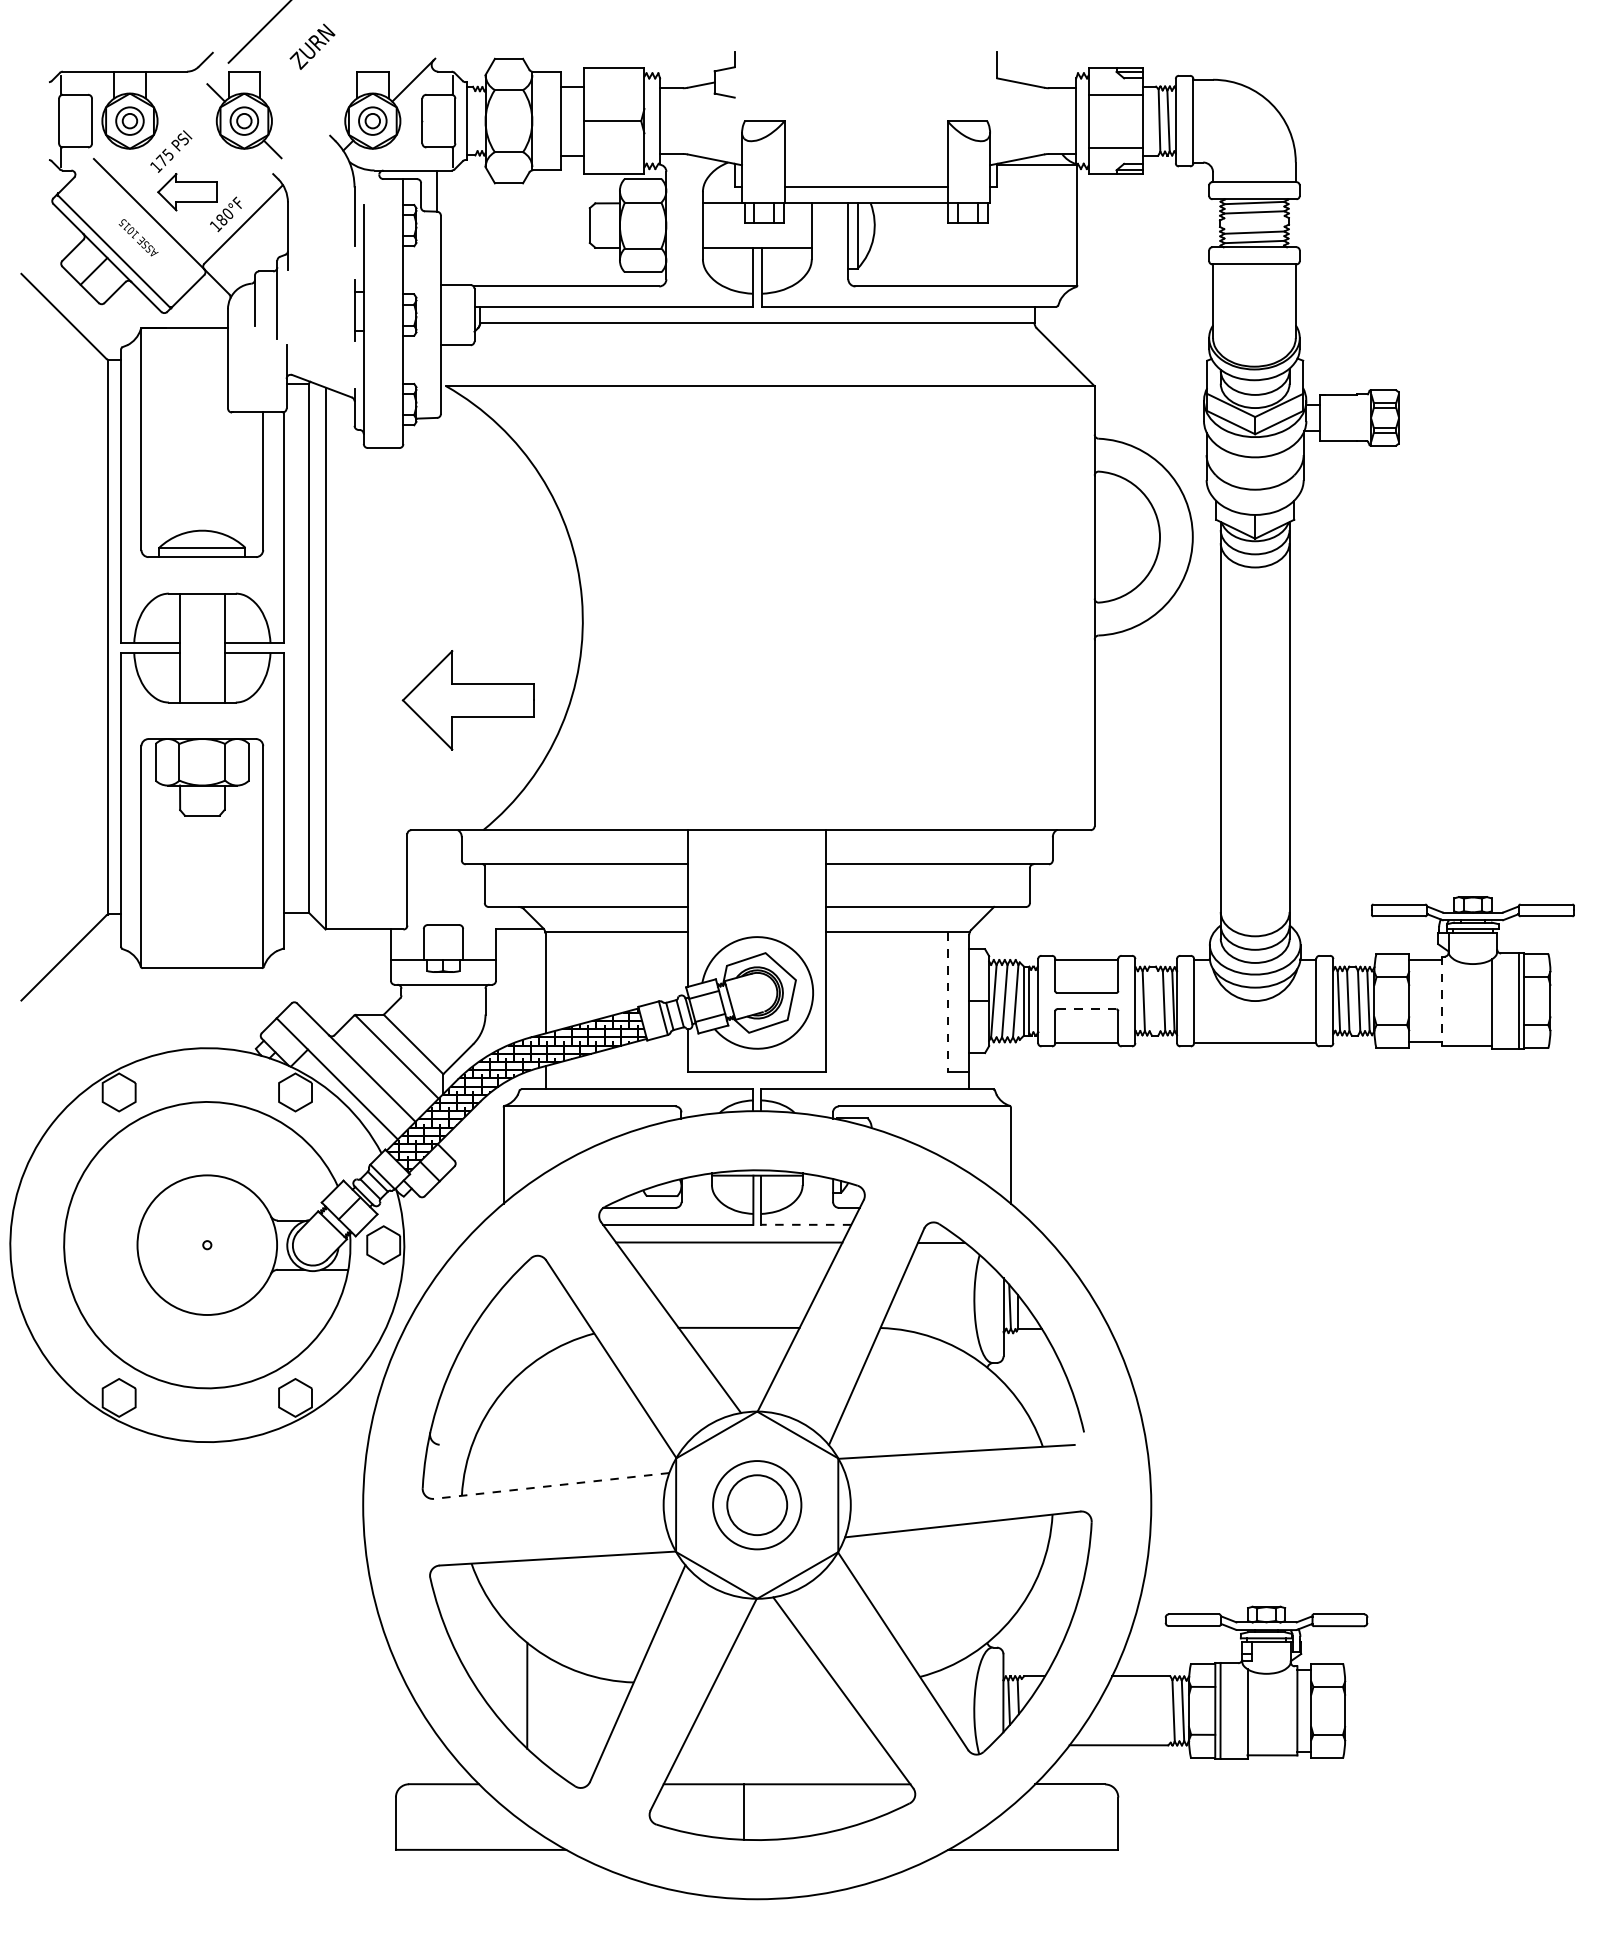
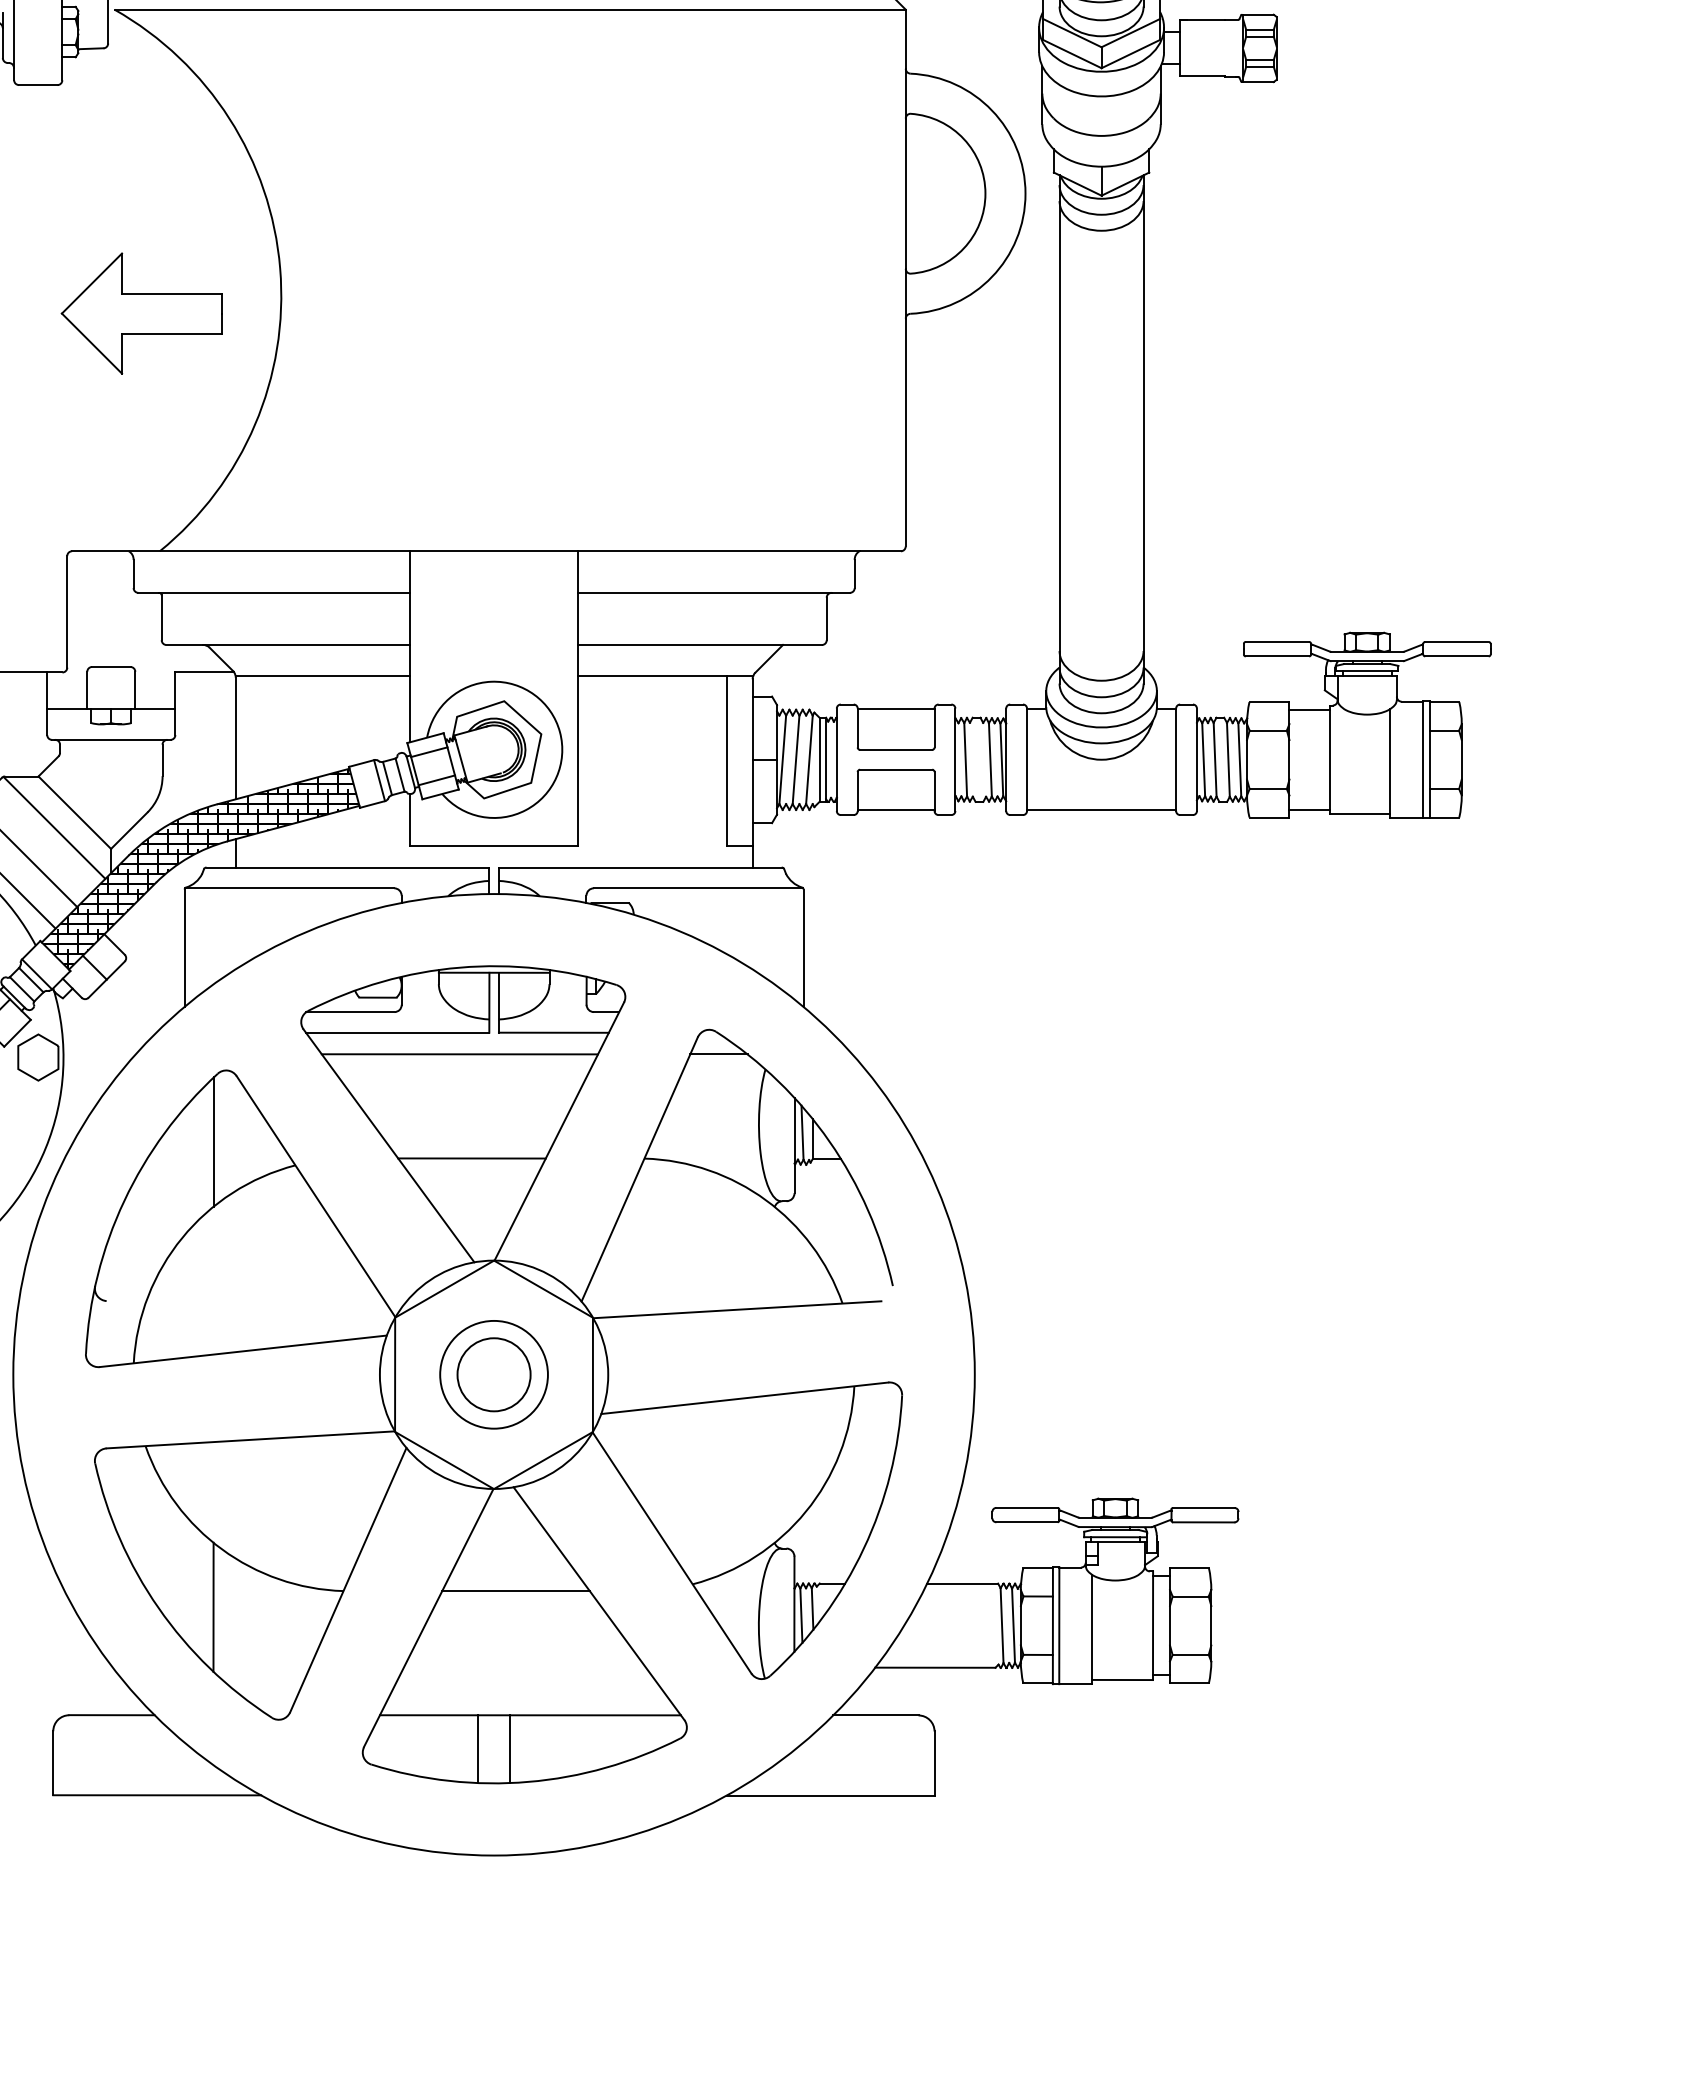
part: (467, 700) -> (140, 313), moved
line: (1442, 1001) -> (1330, 760), dashed -> solid
line: (948, 1002) -> (727, 761), dashed -> solid
line: (1086, 1009) -> (895, 770), dashed -> solid
line: (805, 1224) -> (552, 1032), dashed -> solid
line: (527, 1314) -> (213, 1142), added
line: (551, 1486) -> (243, 1351), dashed -> solid
line: (774, 1682) -> (515, 1591), added
line: (770, 1811) -> (510, 1748), added

